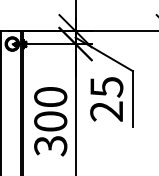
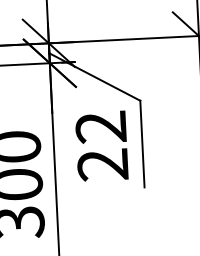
text: (106, 87) -> (100, 127), 25 -> 22

